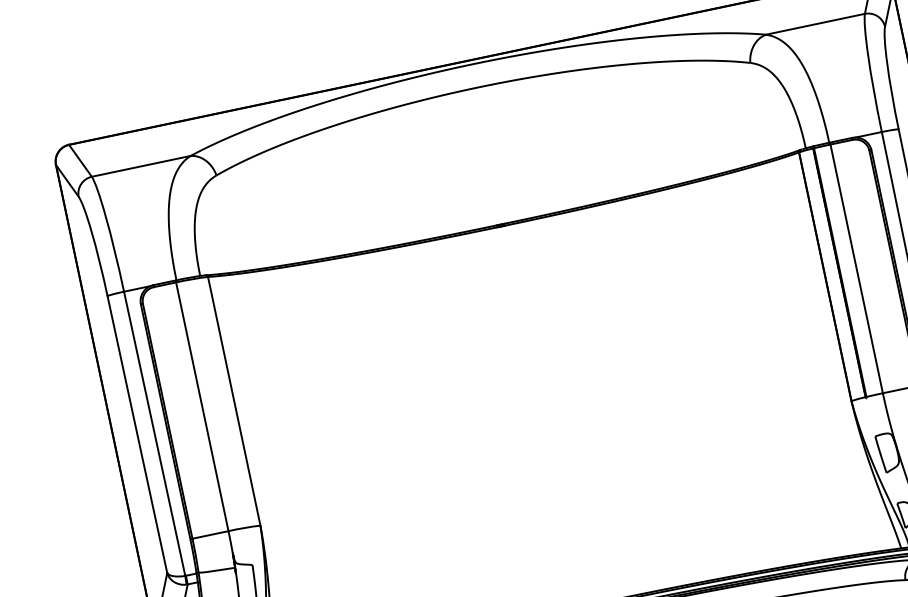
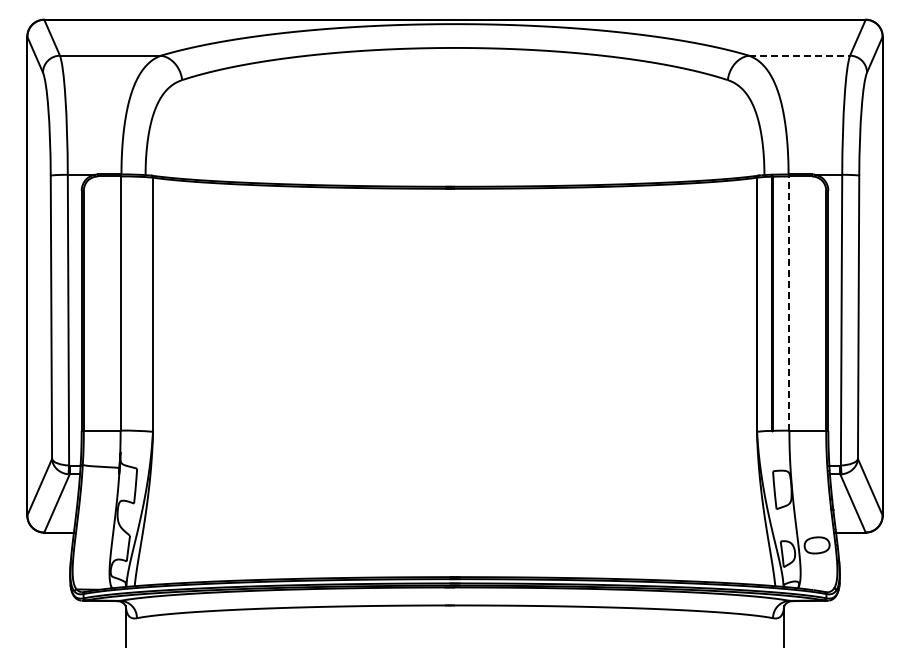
line: (816, 23) -> (800, 55), solid -> dashed
line: (856, 268) -> (789, 303), solid -> dashed

